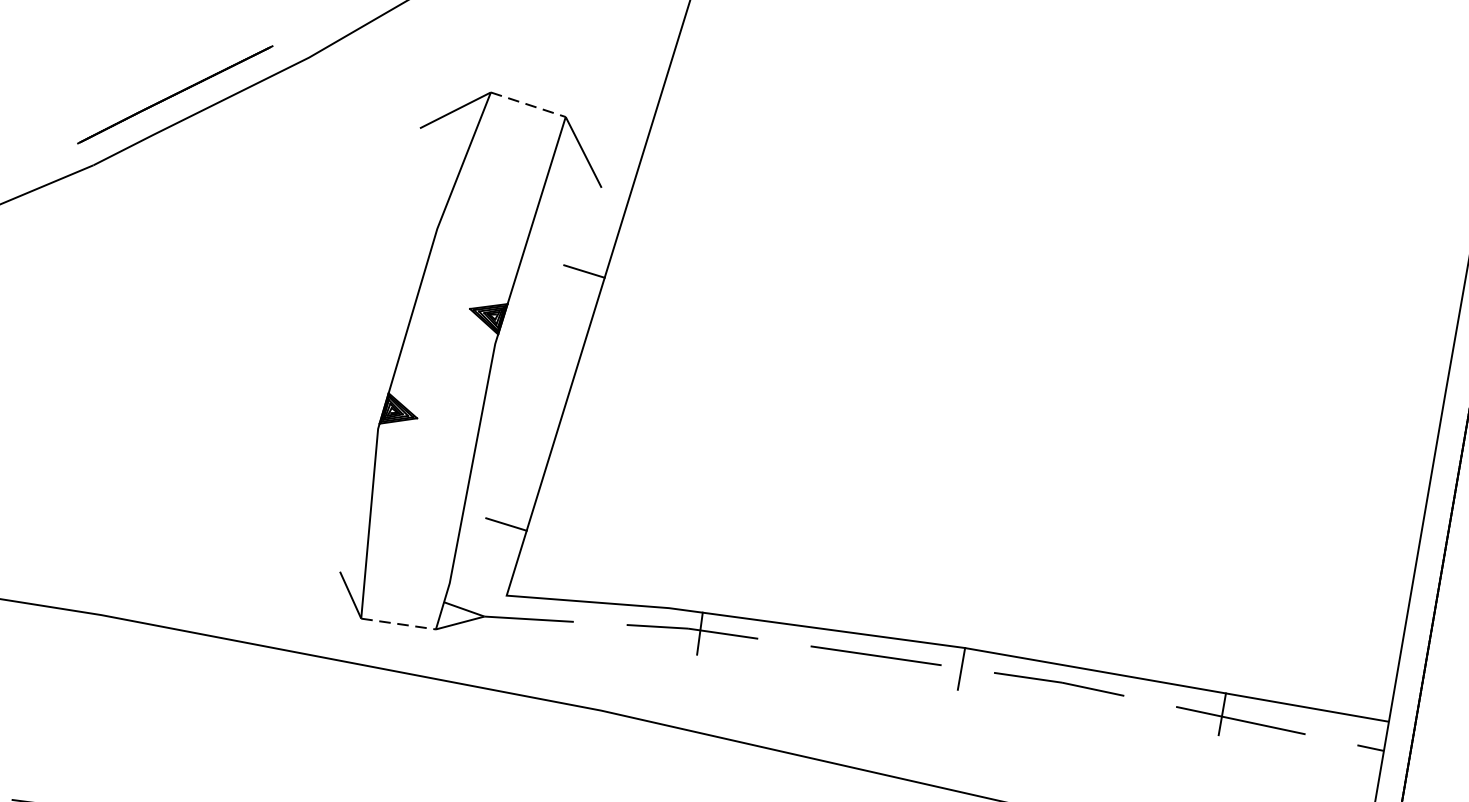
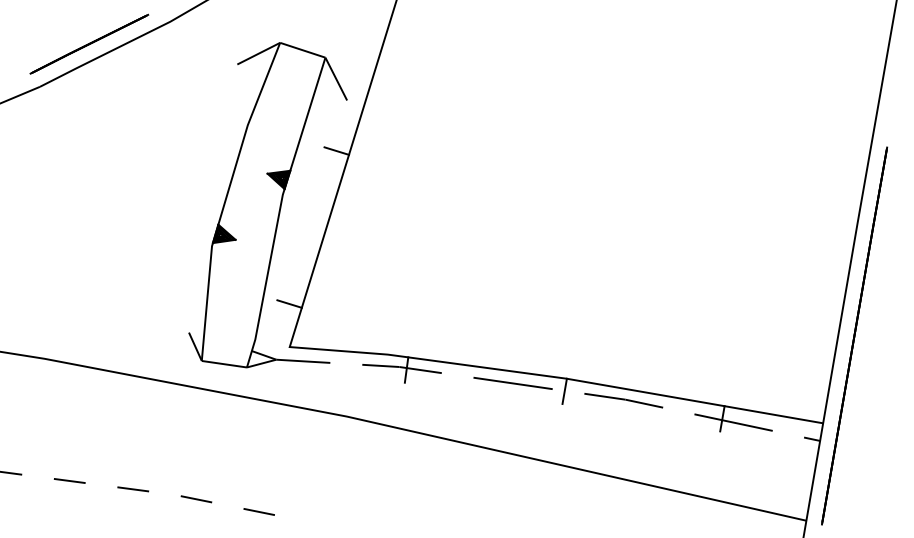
line: (527, 105) -> (302, 50), dashed -> solid
line: (398, 624) -> (224, 364), dashed -> solid

